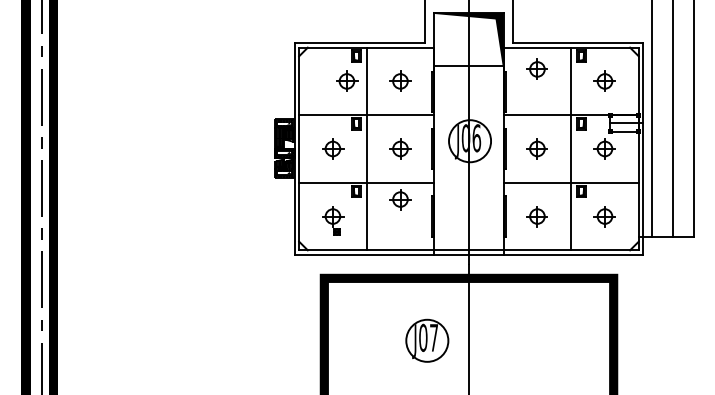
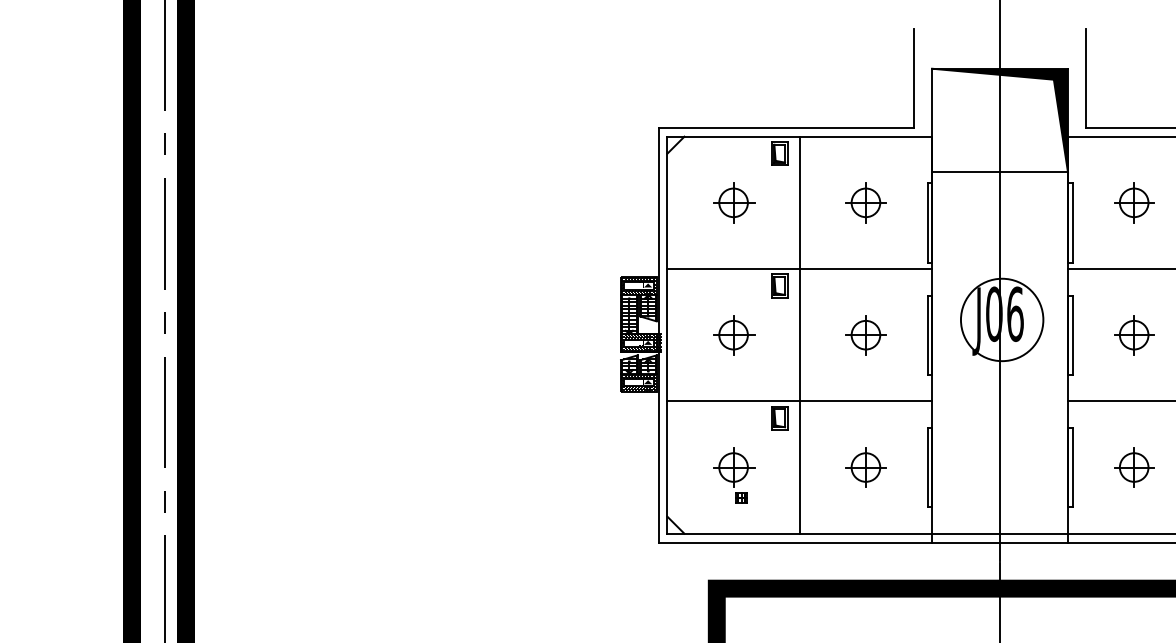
part: (536, 68) -> (1132, 201), moved
part: (347, 80) -> (734, 201), moved
part: (400, 199) -> (865, 467), moved

